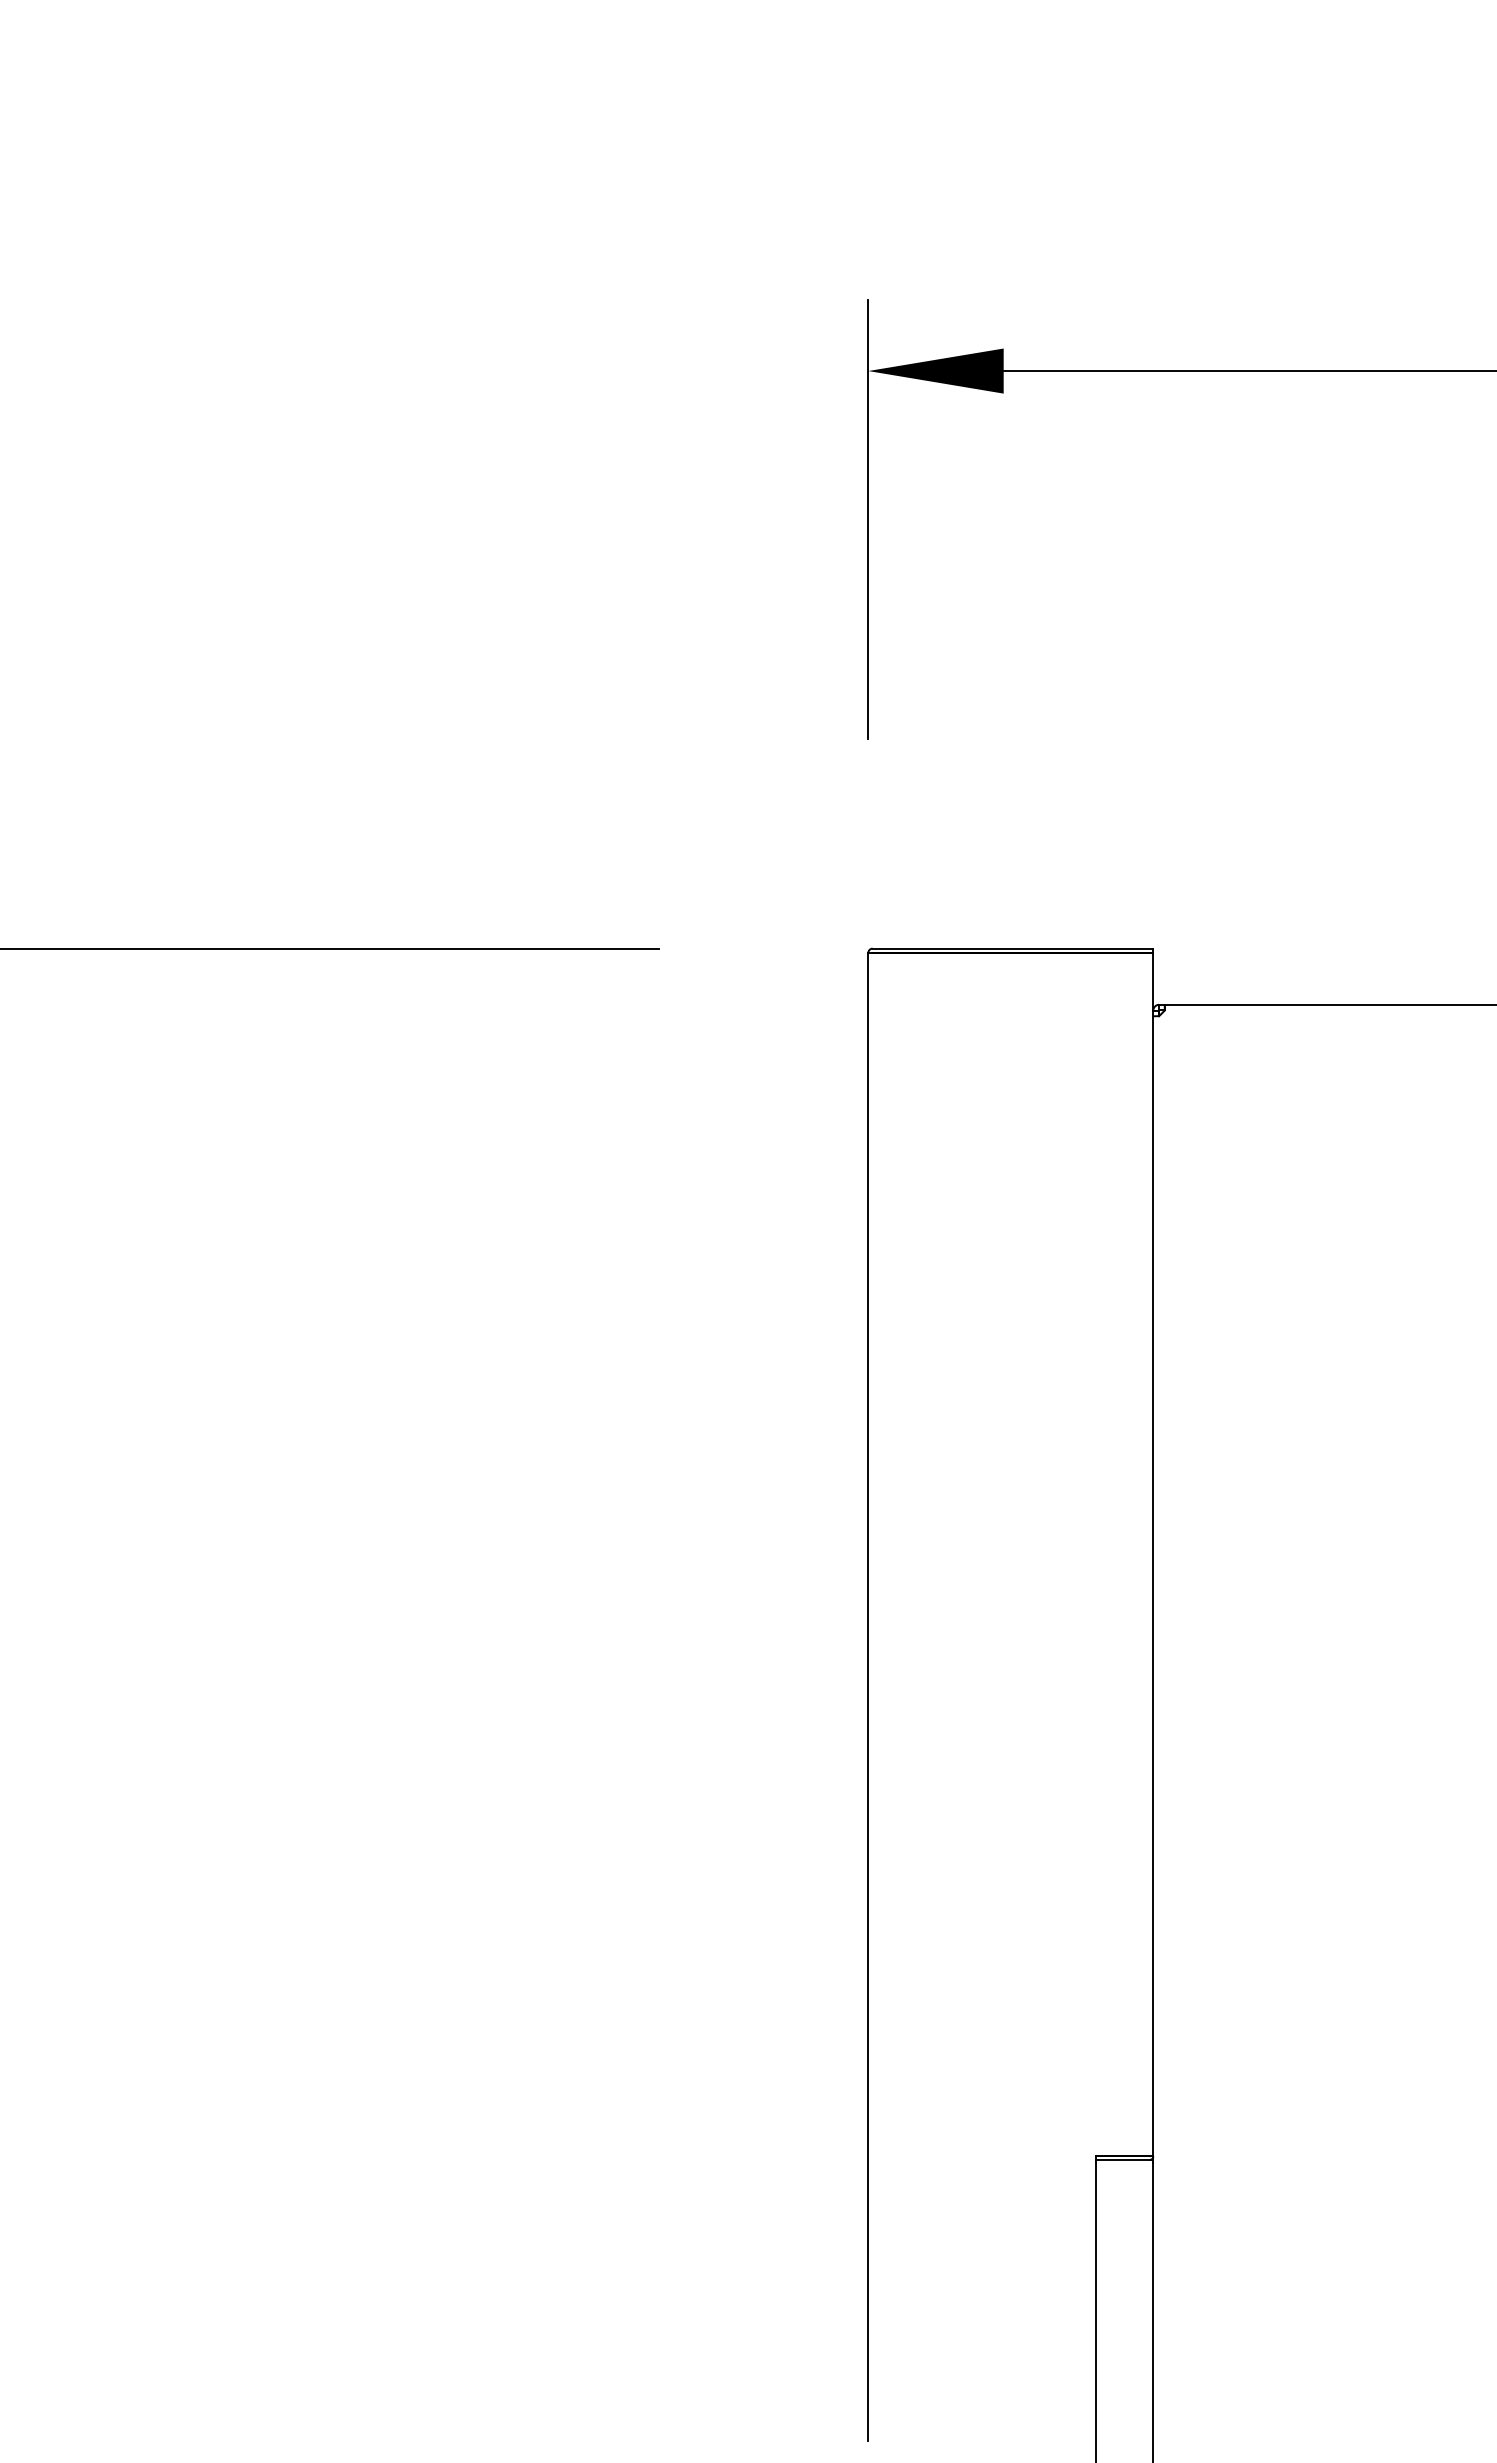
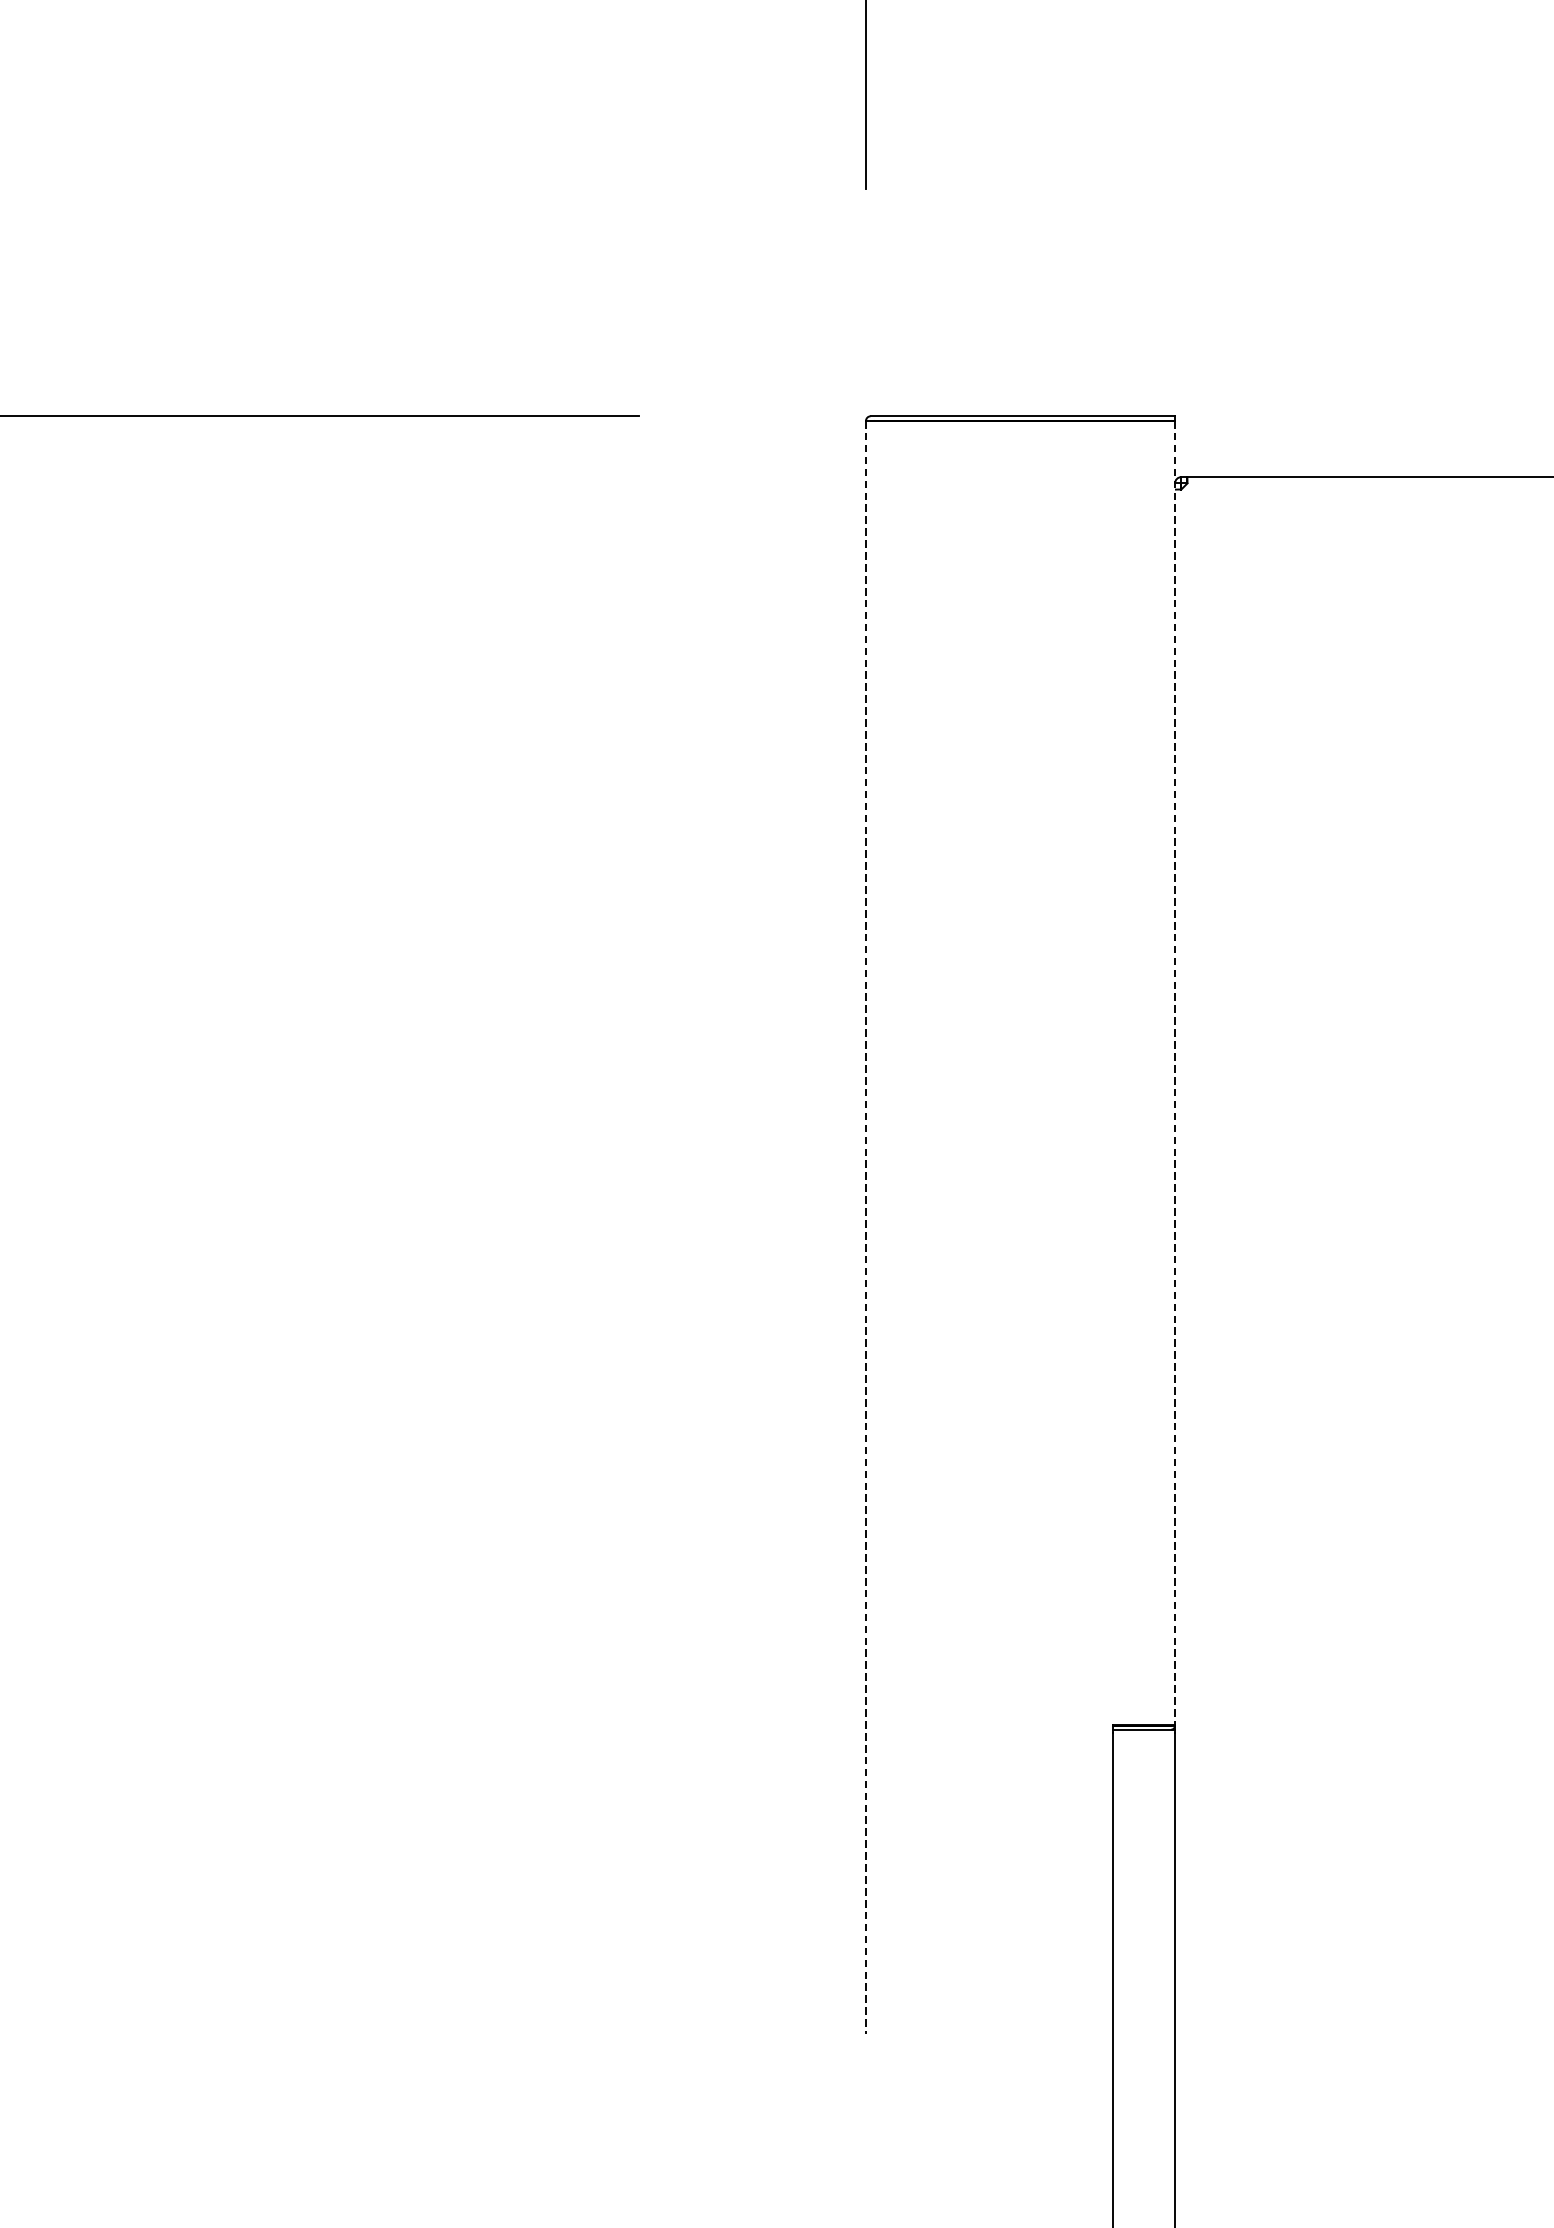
line: (1153, 1554) -> (1175, 1073), solid -> dashed
line: (868, 1696) -> (866, 1227), solid -> dashed

